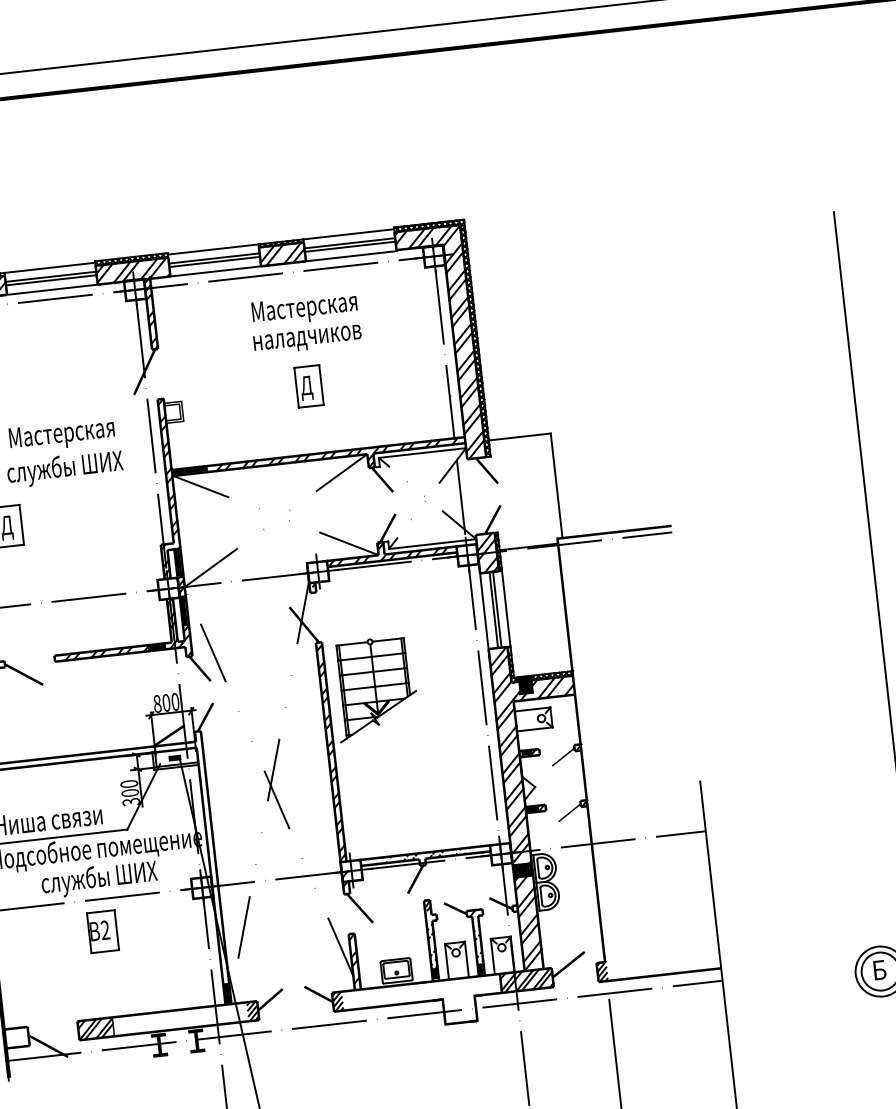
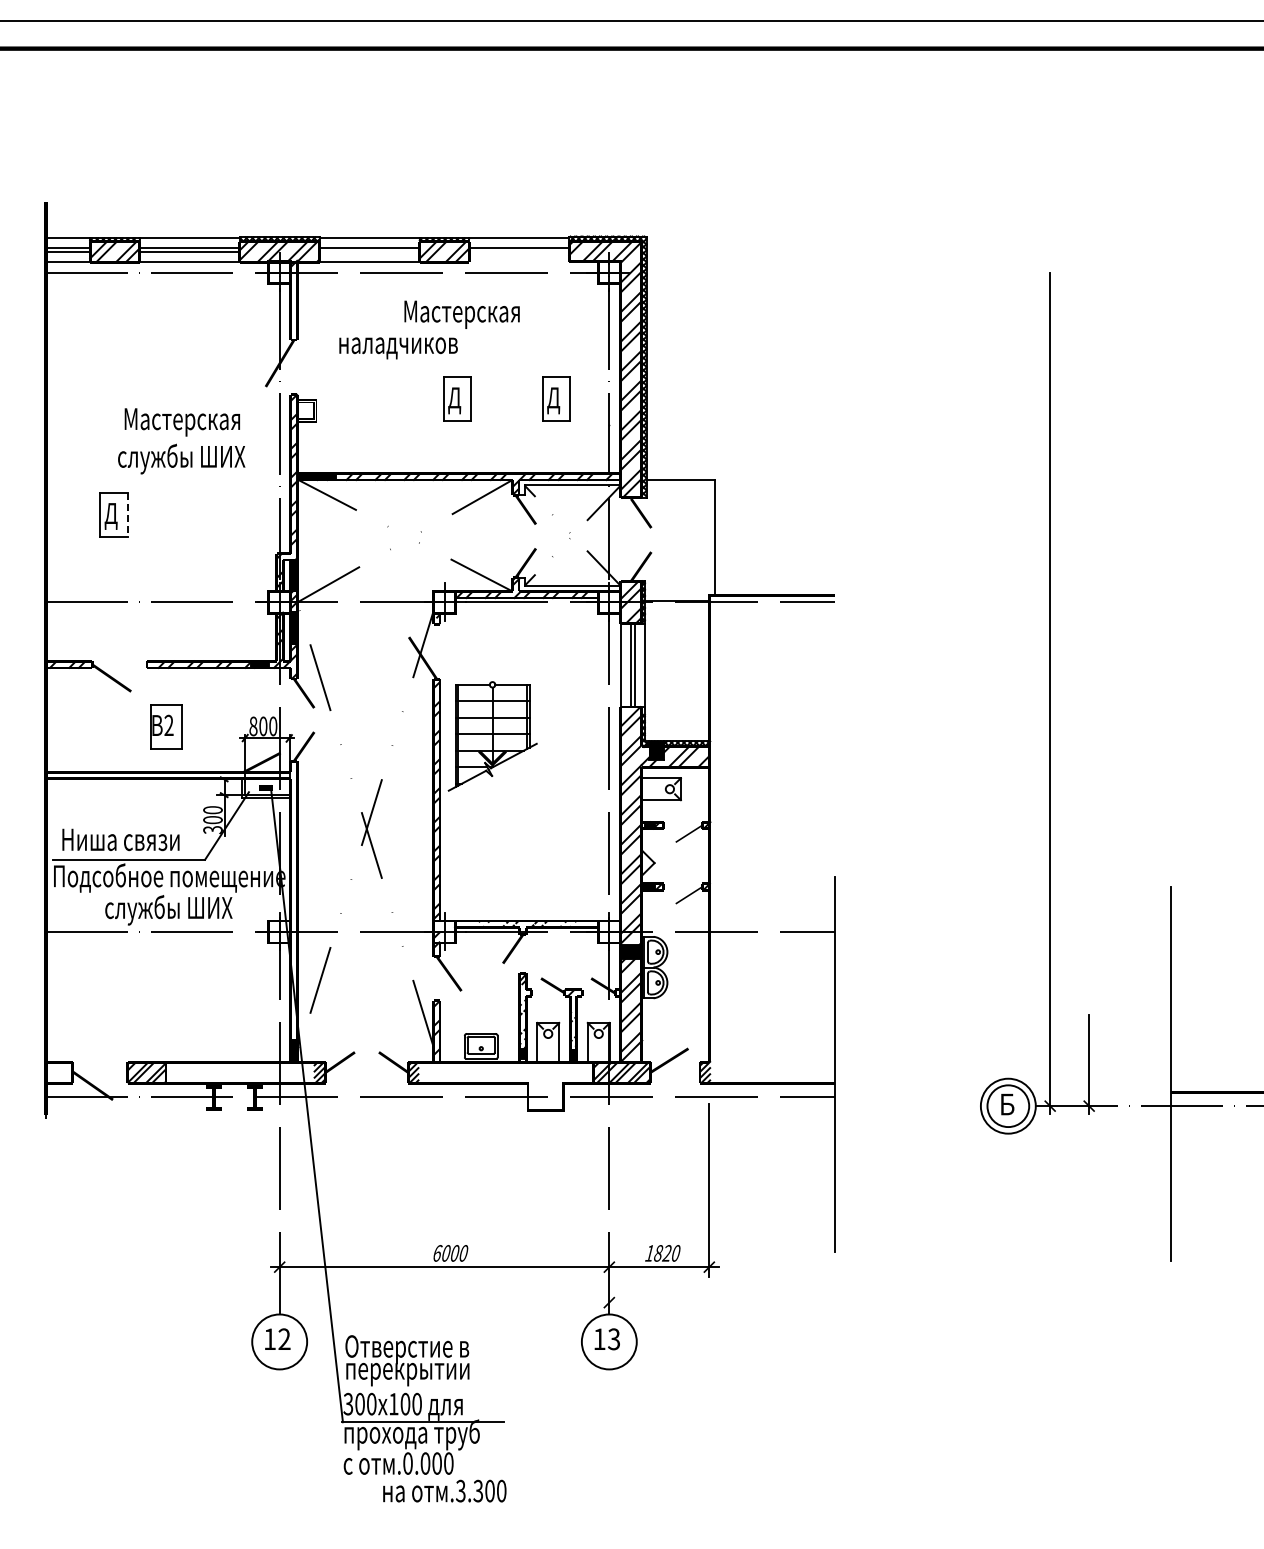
line: (350, 247) -> (519, 252), removed
line: (347, 256) -> (514, 262), removed
line: (214, 262) -> (369, 252), removed
hatch: (150, 317) -> (293, 304), removed
text: (307, 340) -> (398, 348), moved
part: (398, 375) -> (556, 398), added
line: (21, 524) -> (127, 514), solid -> dashed
part: (103, 931) -> (166, 726), moved

